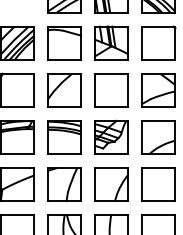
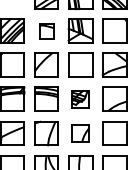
part: (64, 43) -> (46, 31), size x0.6
part: (111, 136) -> (80, 98), size x0.7
part: (111, 184) -> (80, 133), size x0.7

